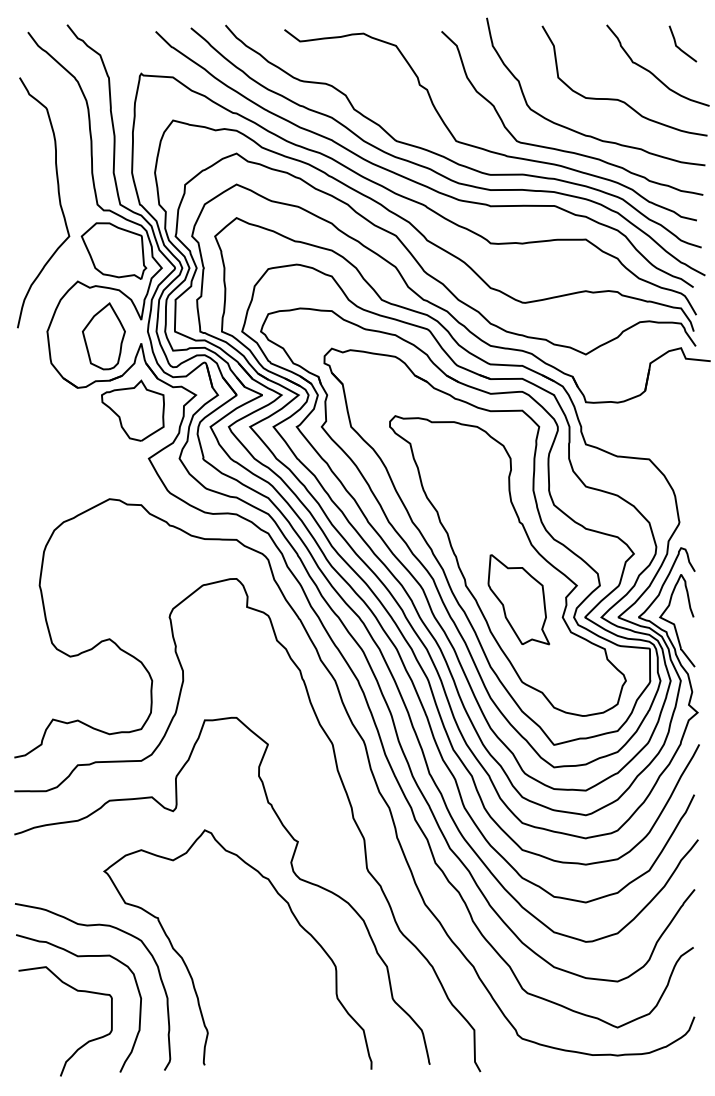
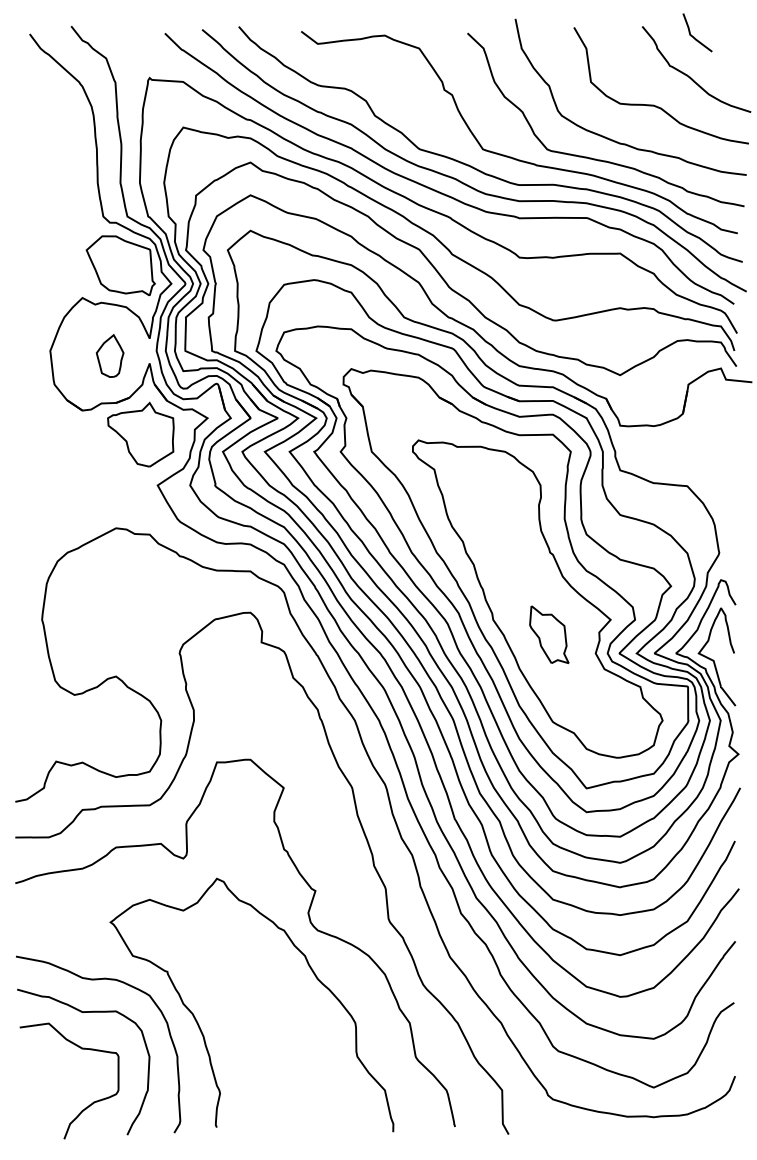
curve: (678, 46) -> (692, 35), moved
curve: (58, 199) -> (62, 211), removed
part: (103, 336) -> (109, 356), size x0.6
part: (518, 599) -> (548, 634), size x0.6

